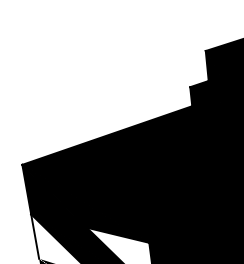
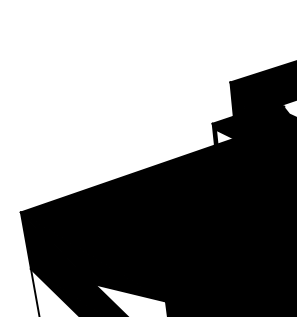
fill: (200, 98) -> (224, 136), removed

